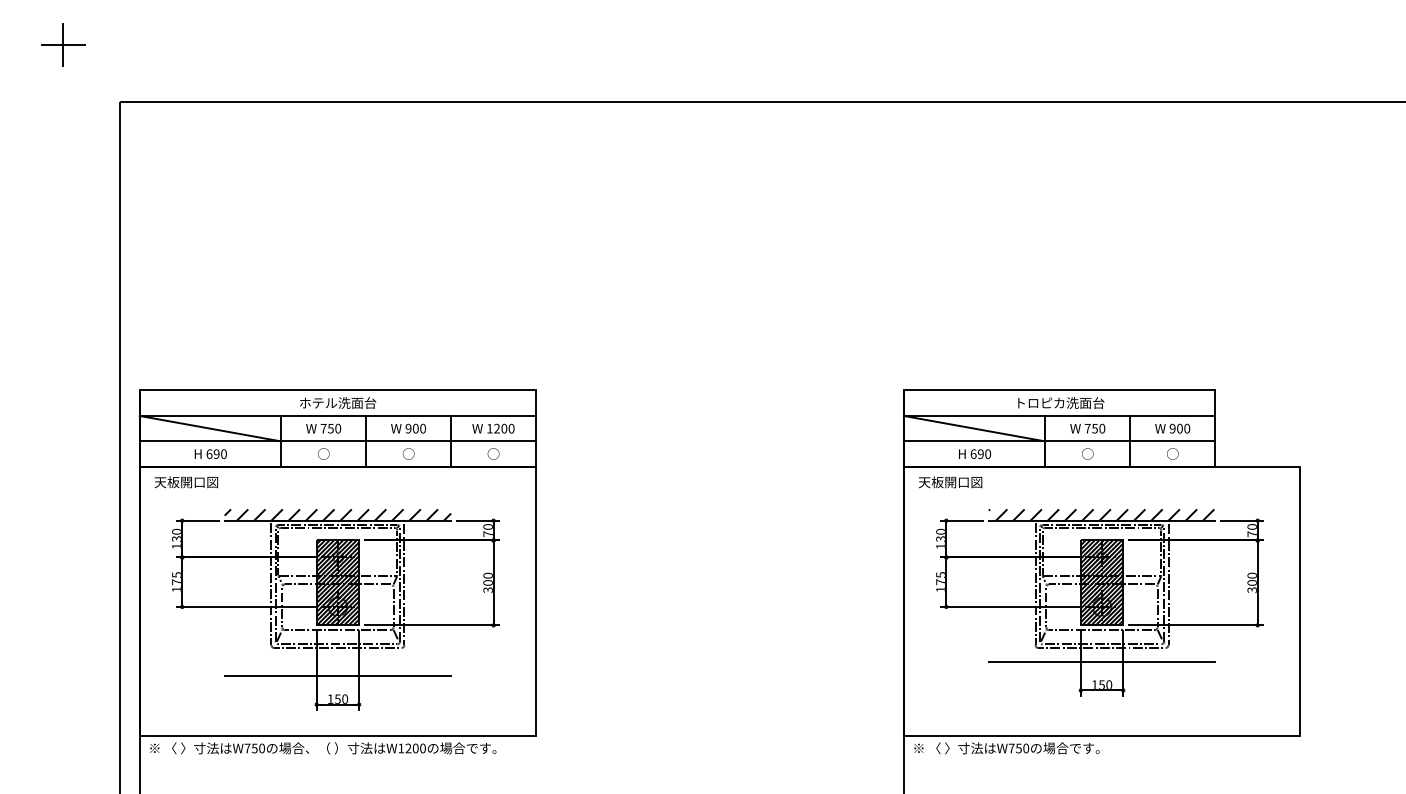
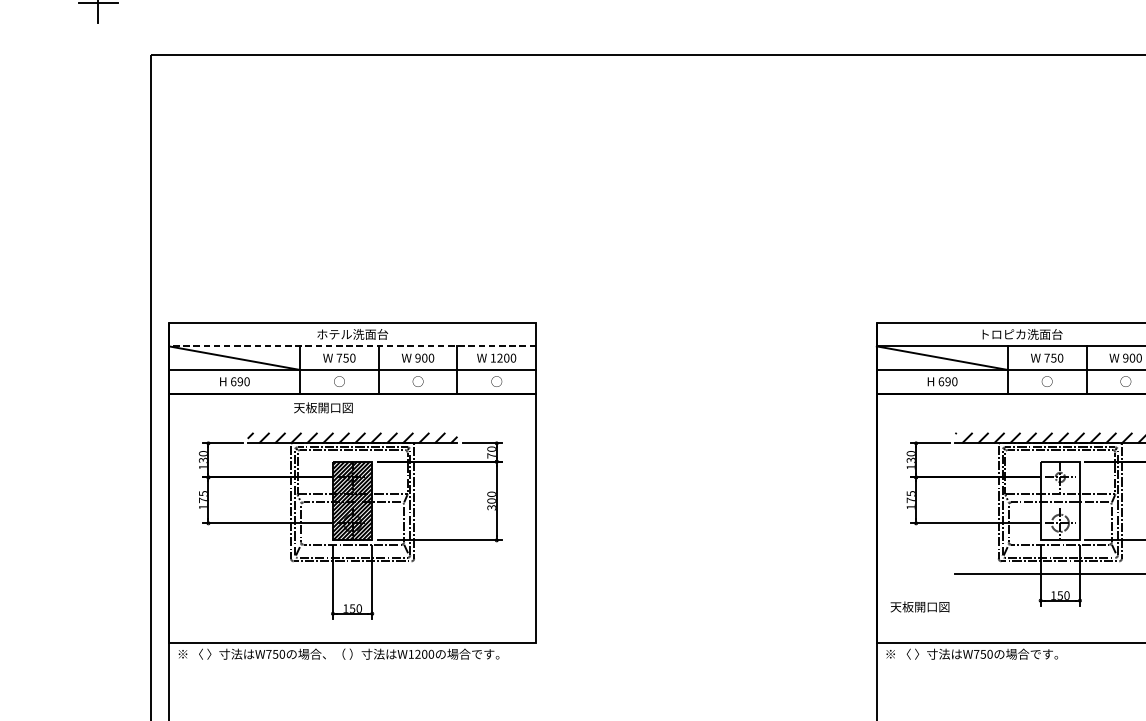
line: (337, 415) -> (352, 345), solid -> dashed
text: (186, 482) -> (323, 408), moved
text: (950, 482) -> (919, 607), moved
hatch: (1101, 582) -> (1059, 500), removed
line: (337, 676) -> (352, 587), removed

